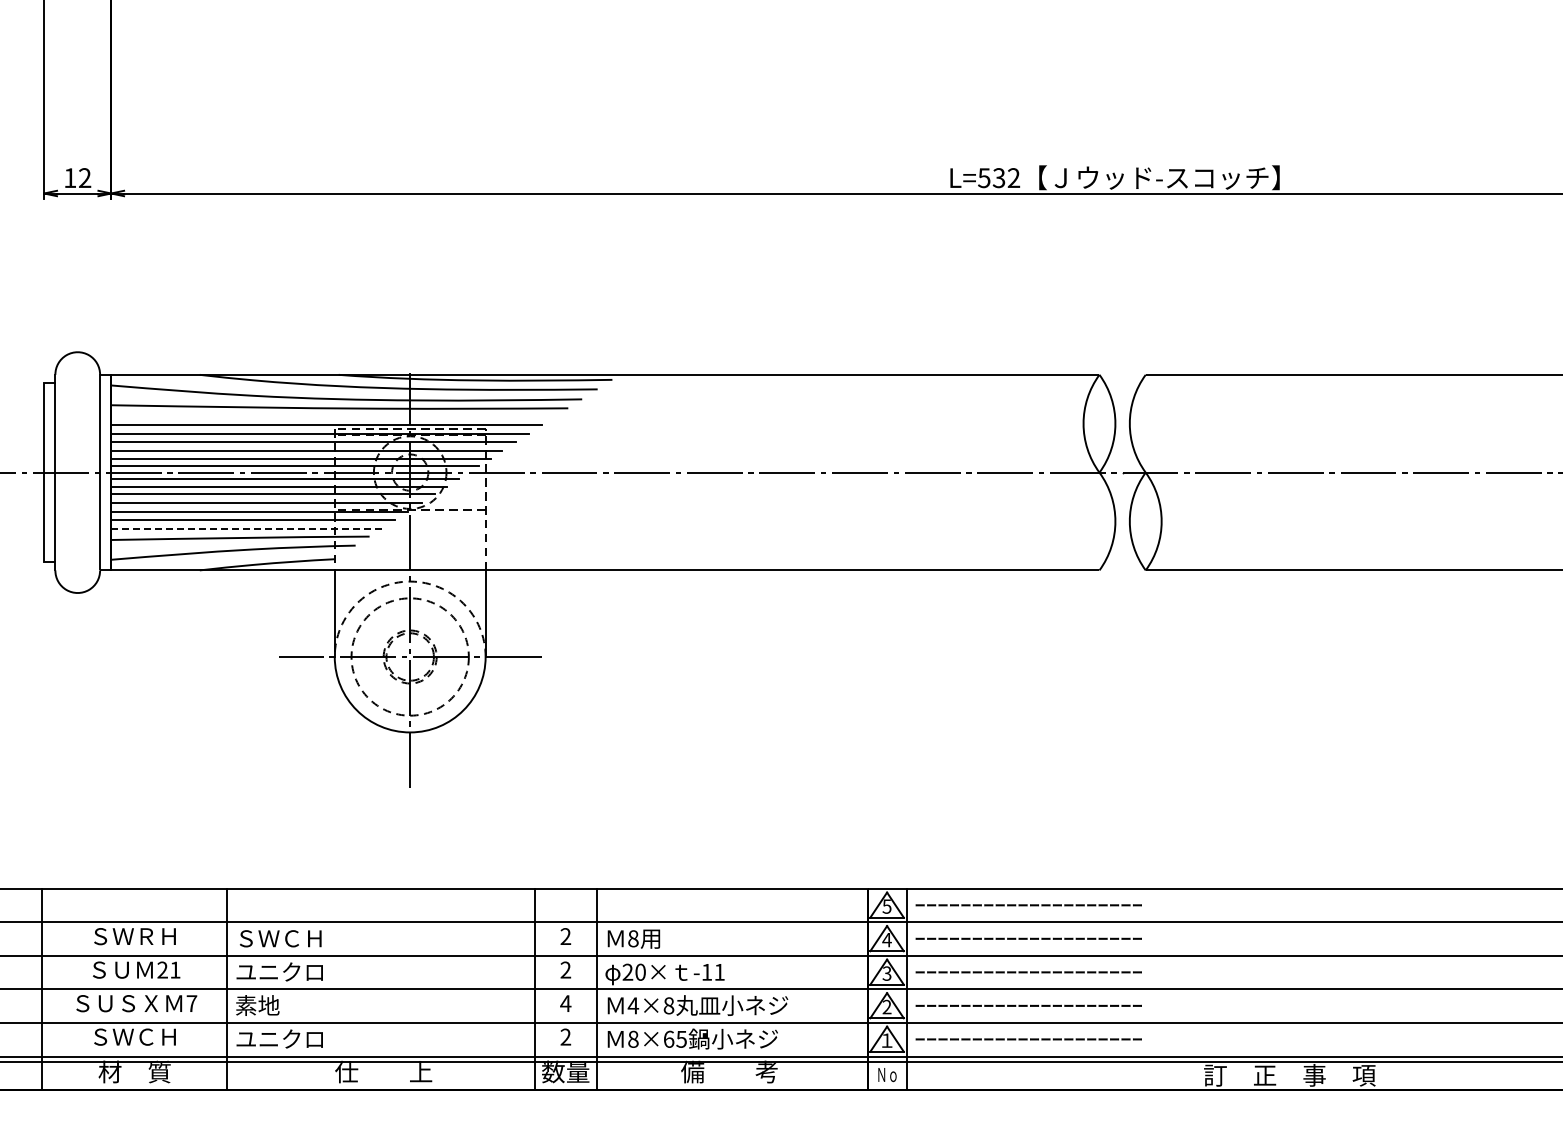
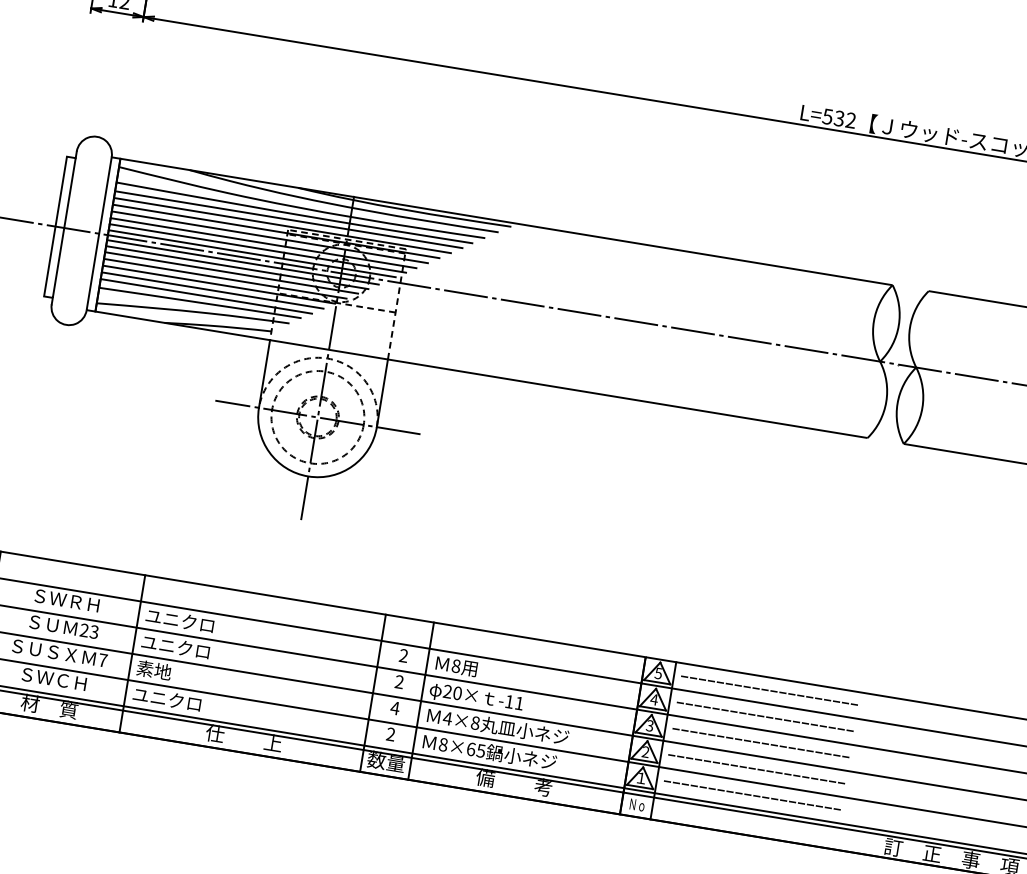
line: (333, 416) -> (288, 219), added
line: (246, 528) -> (206, 296), dashed -> solid
text: (279, 938) -> (179, 620), ＳＷＣＨ -> ユニクロ
text: (175, 969) -> (94, 631), 21 -> 23

